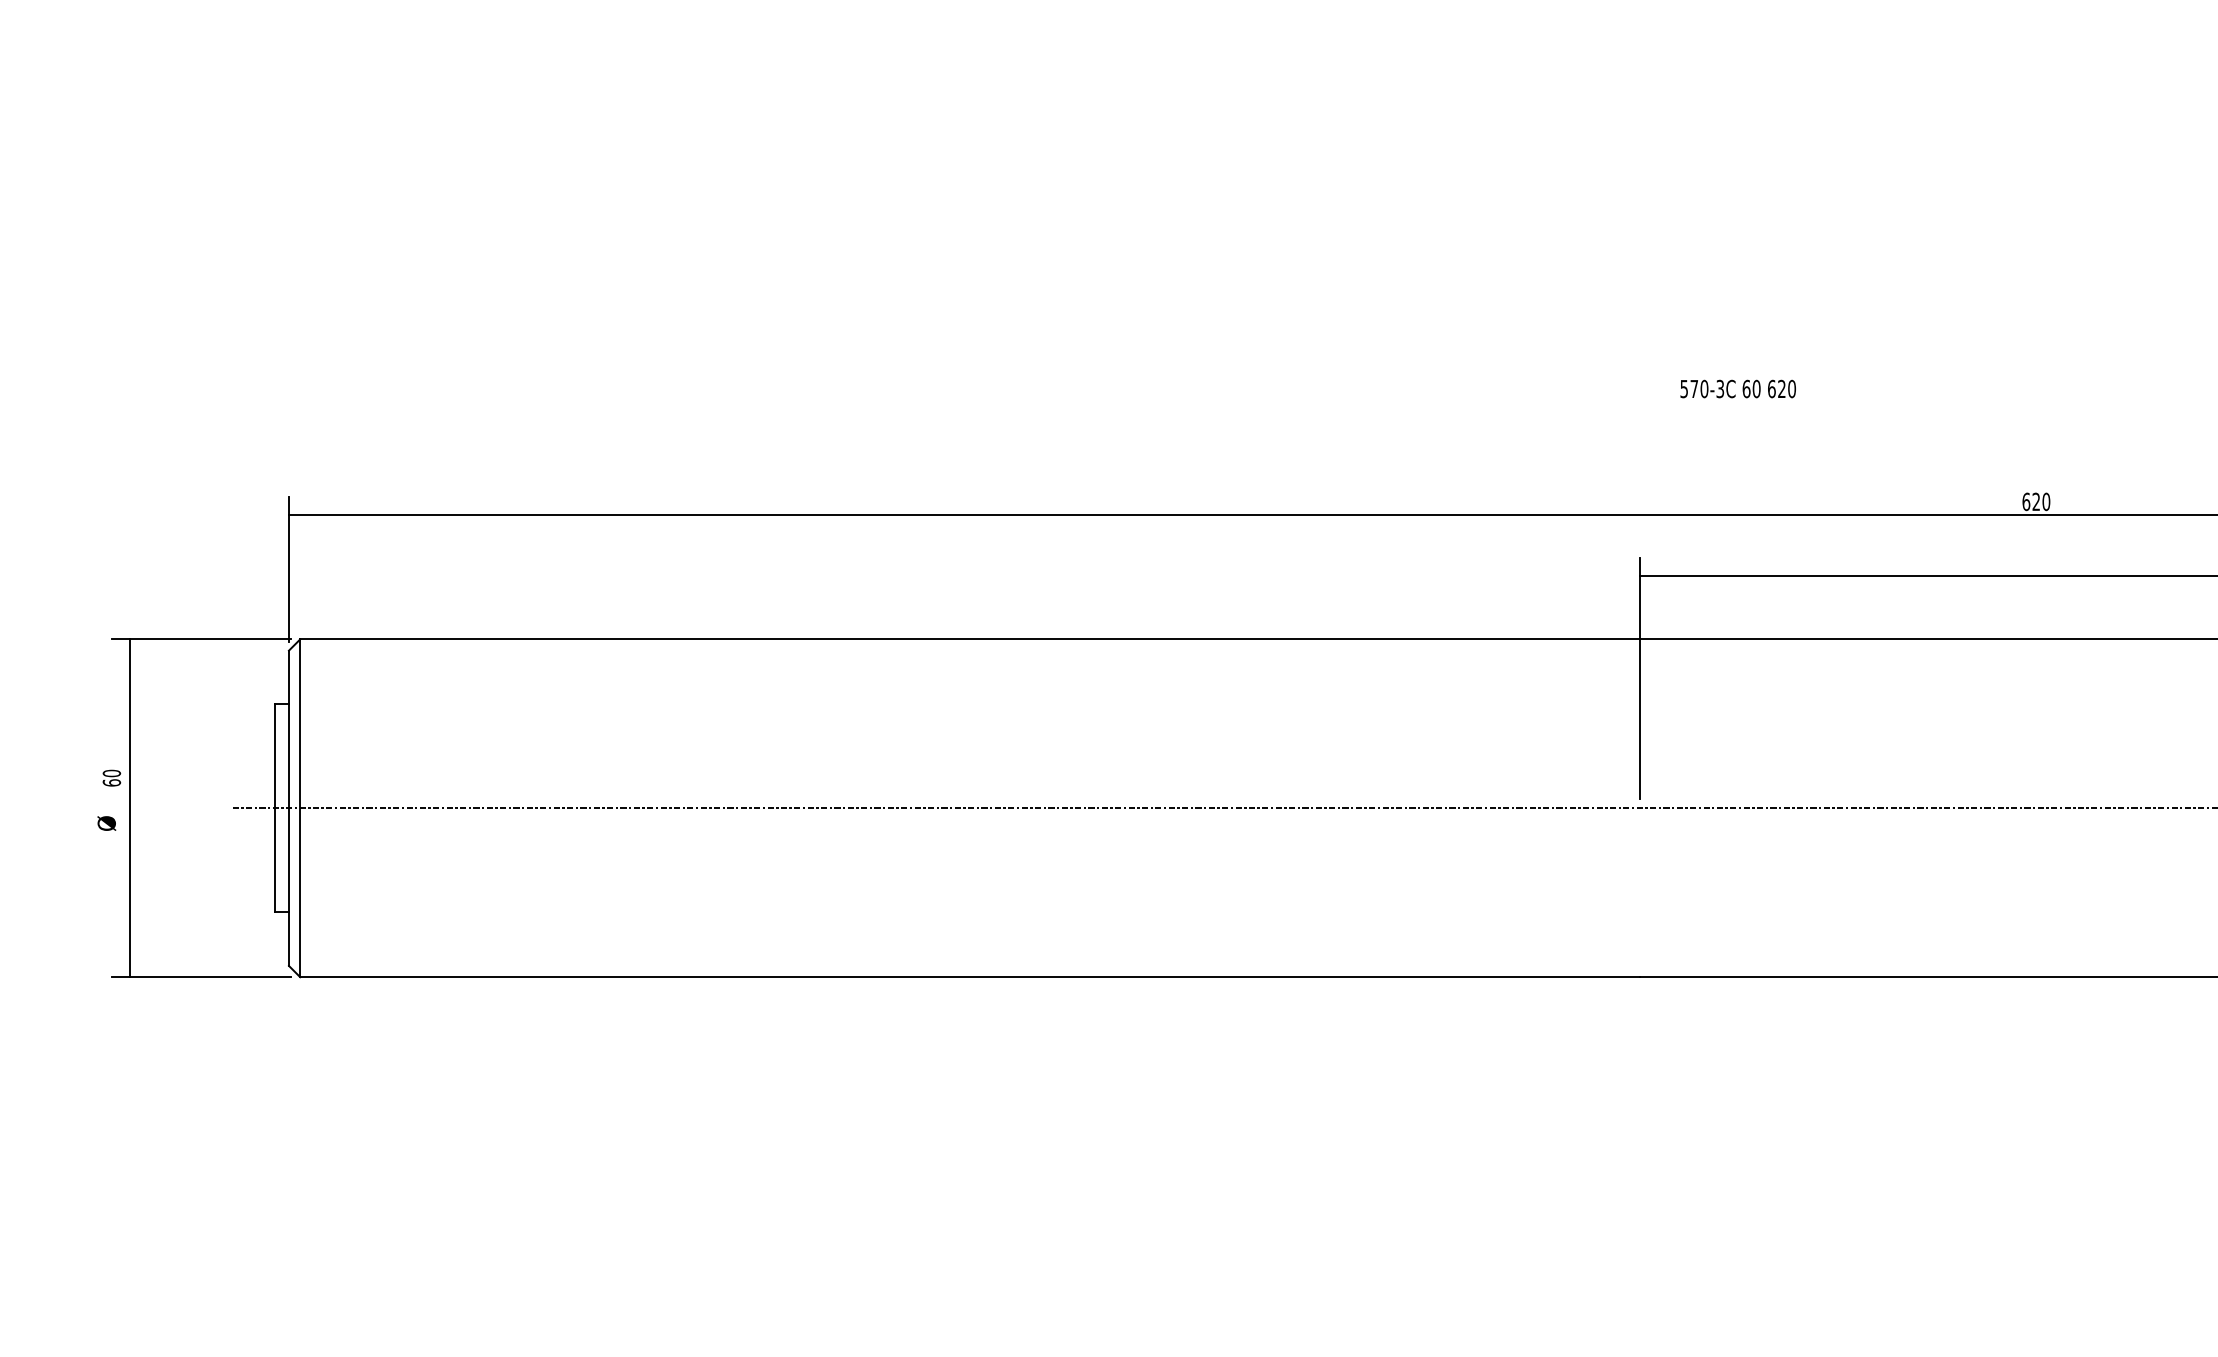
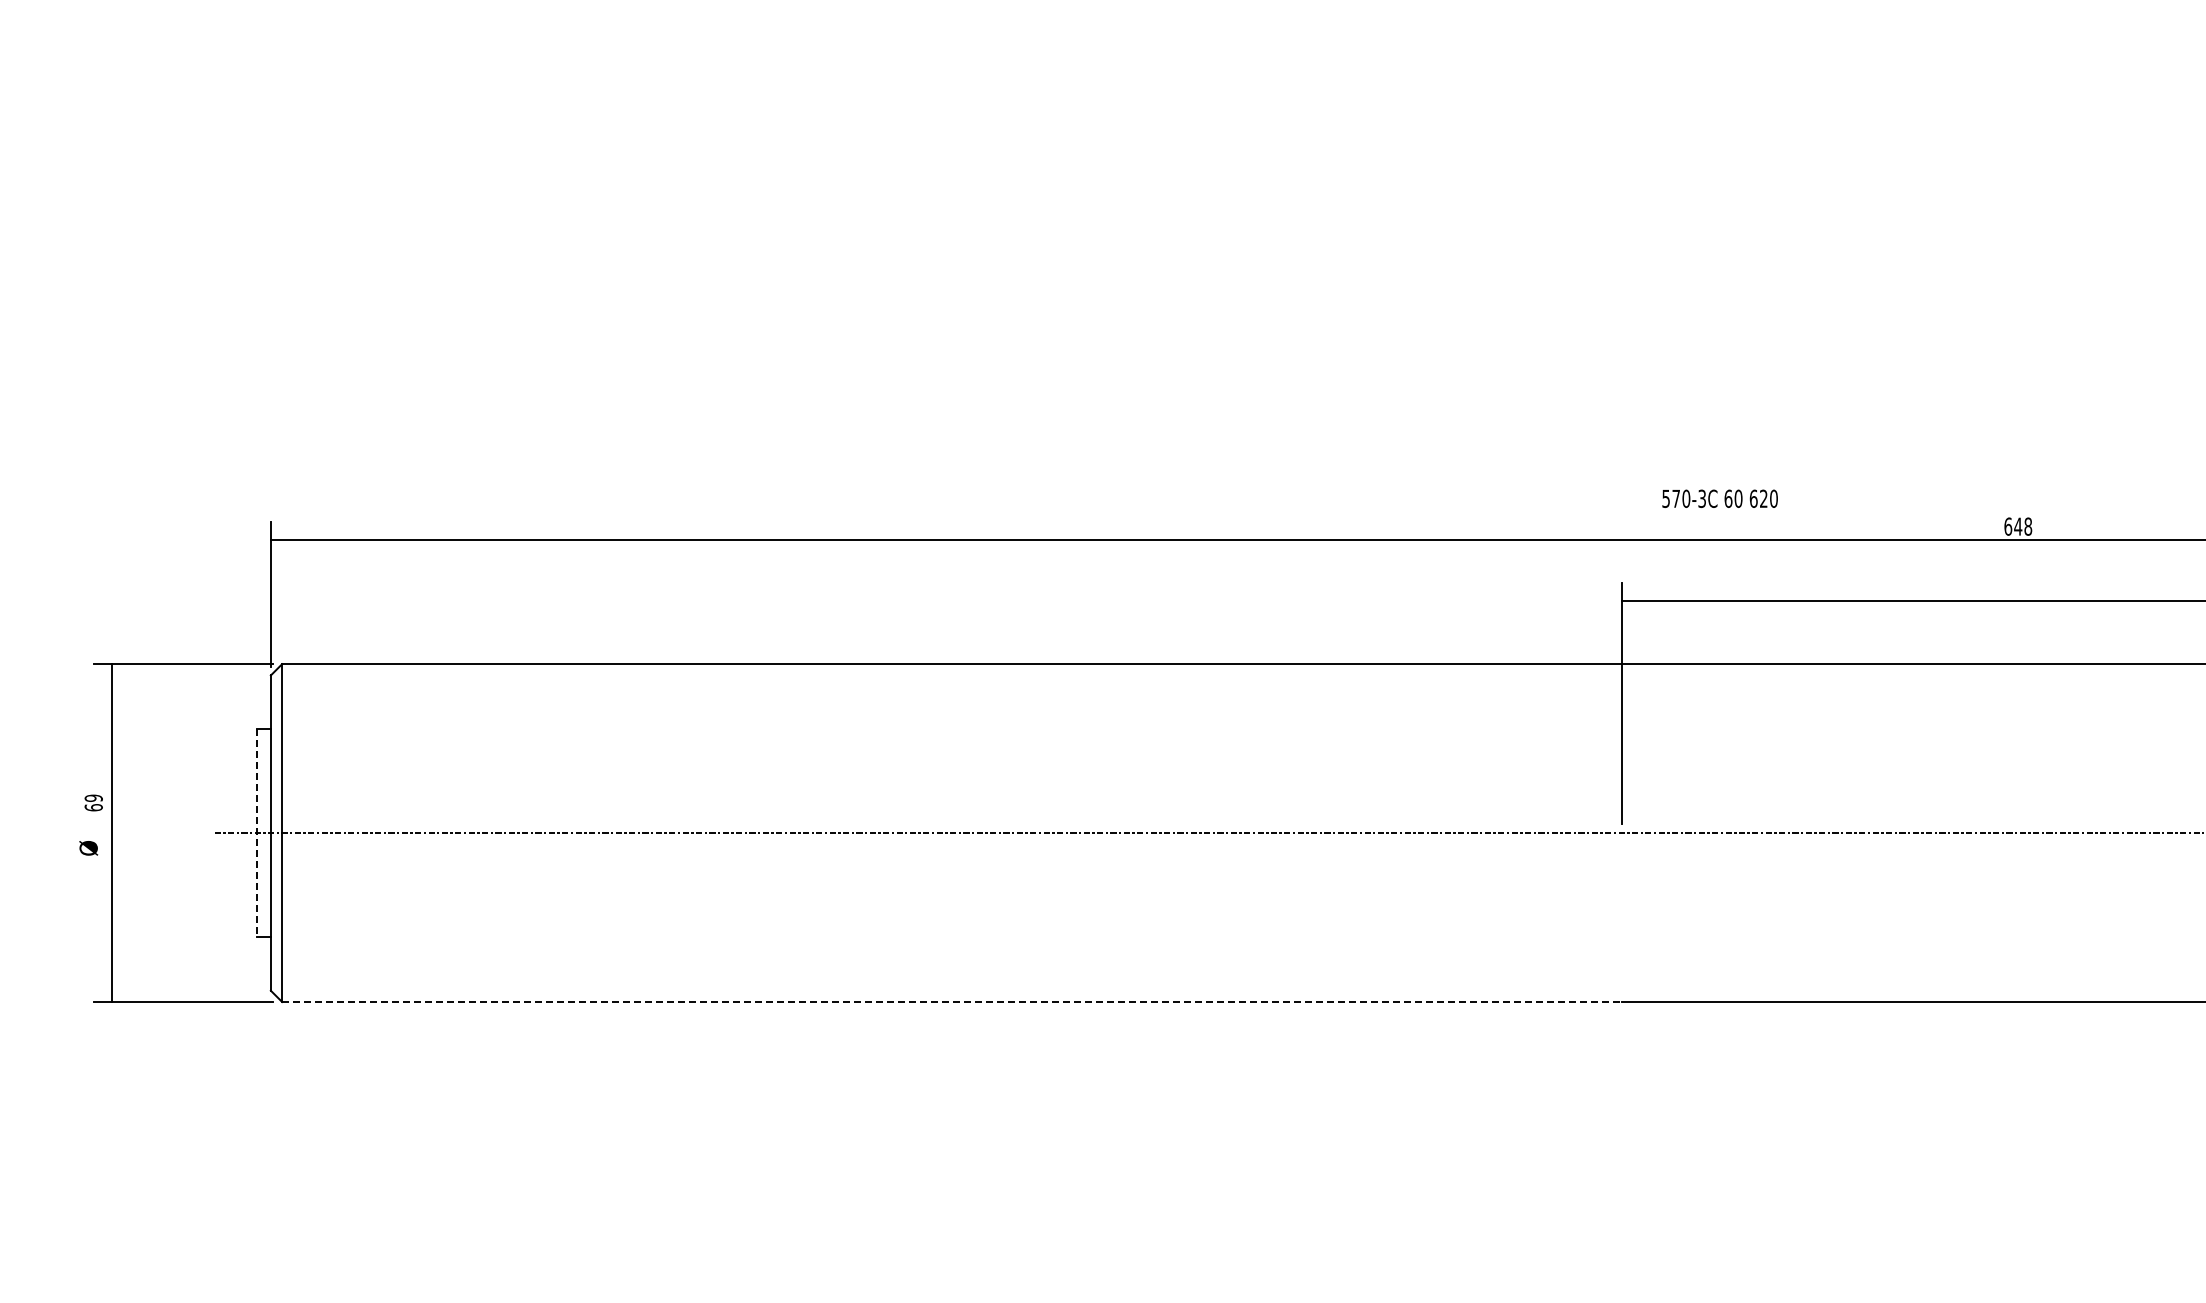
text: (1737, 388) -> (1719, 498), moved
text: (2041, 501) -> (2023, 526), 620 -> 648
text: (112, 773) -> (94, 798), 60 -> 69
line: (274, 808) -> (256, 833), solid -> dashed
line: (970, 977) -> (952, 1002), solid -> dashed

